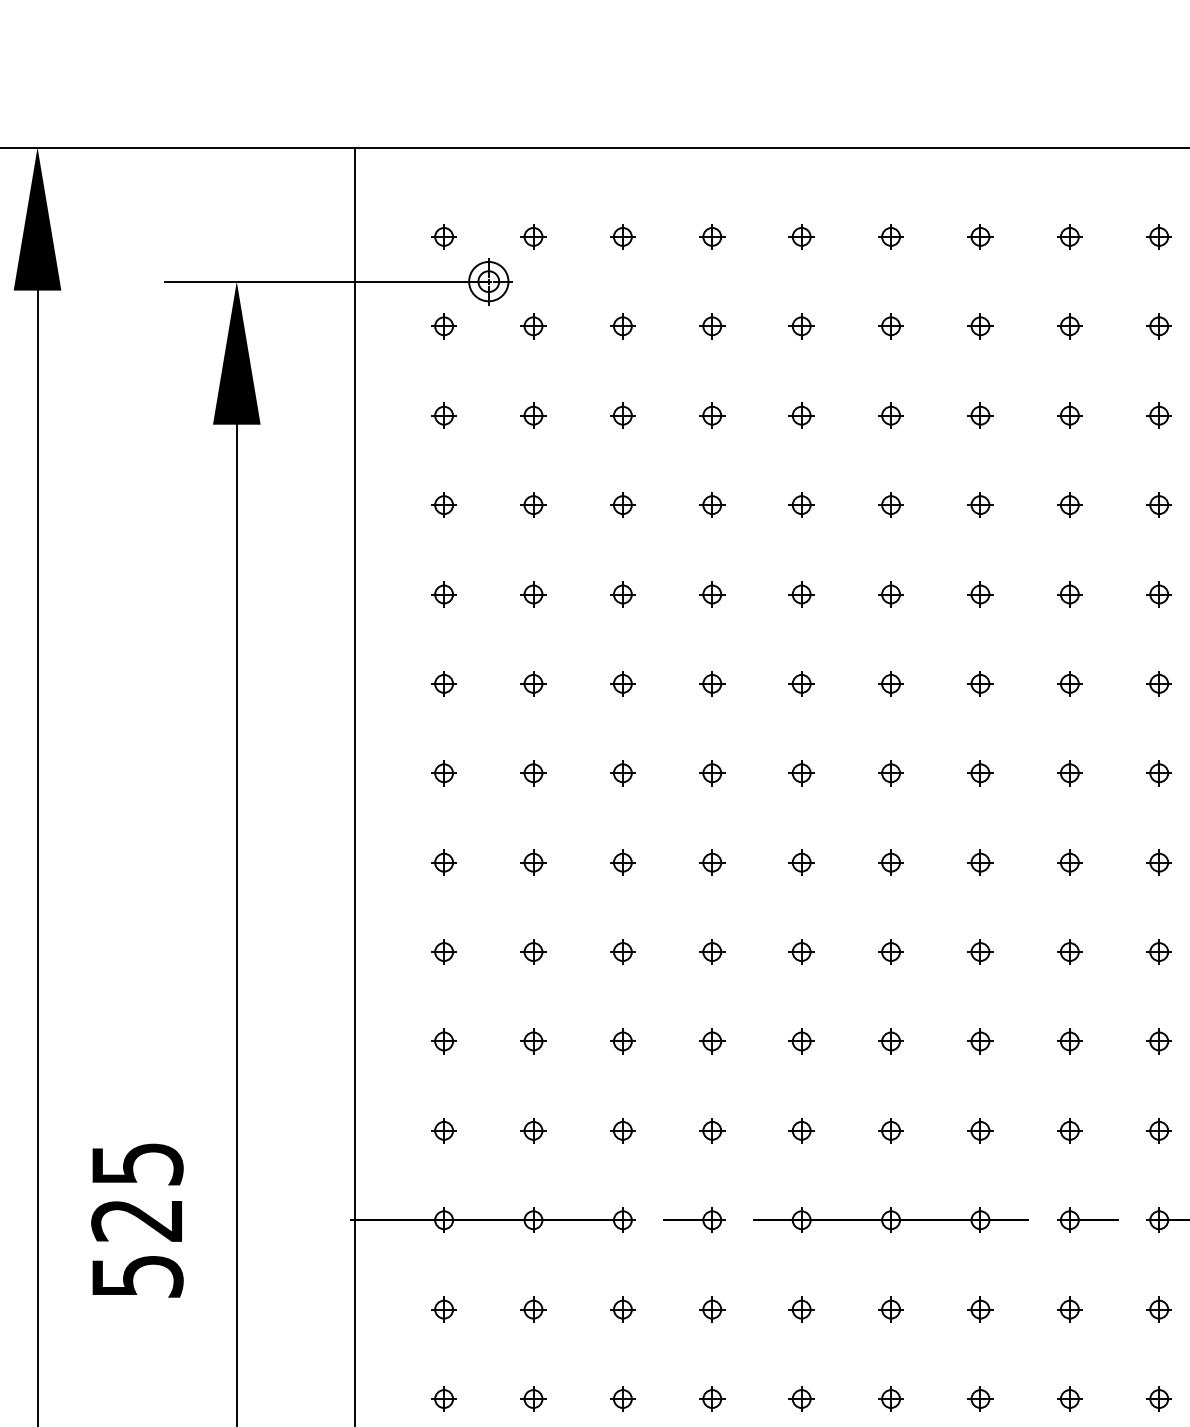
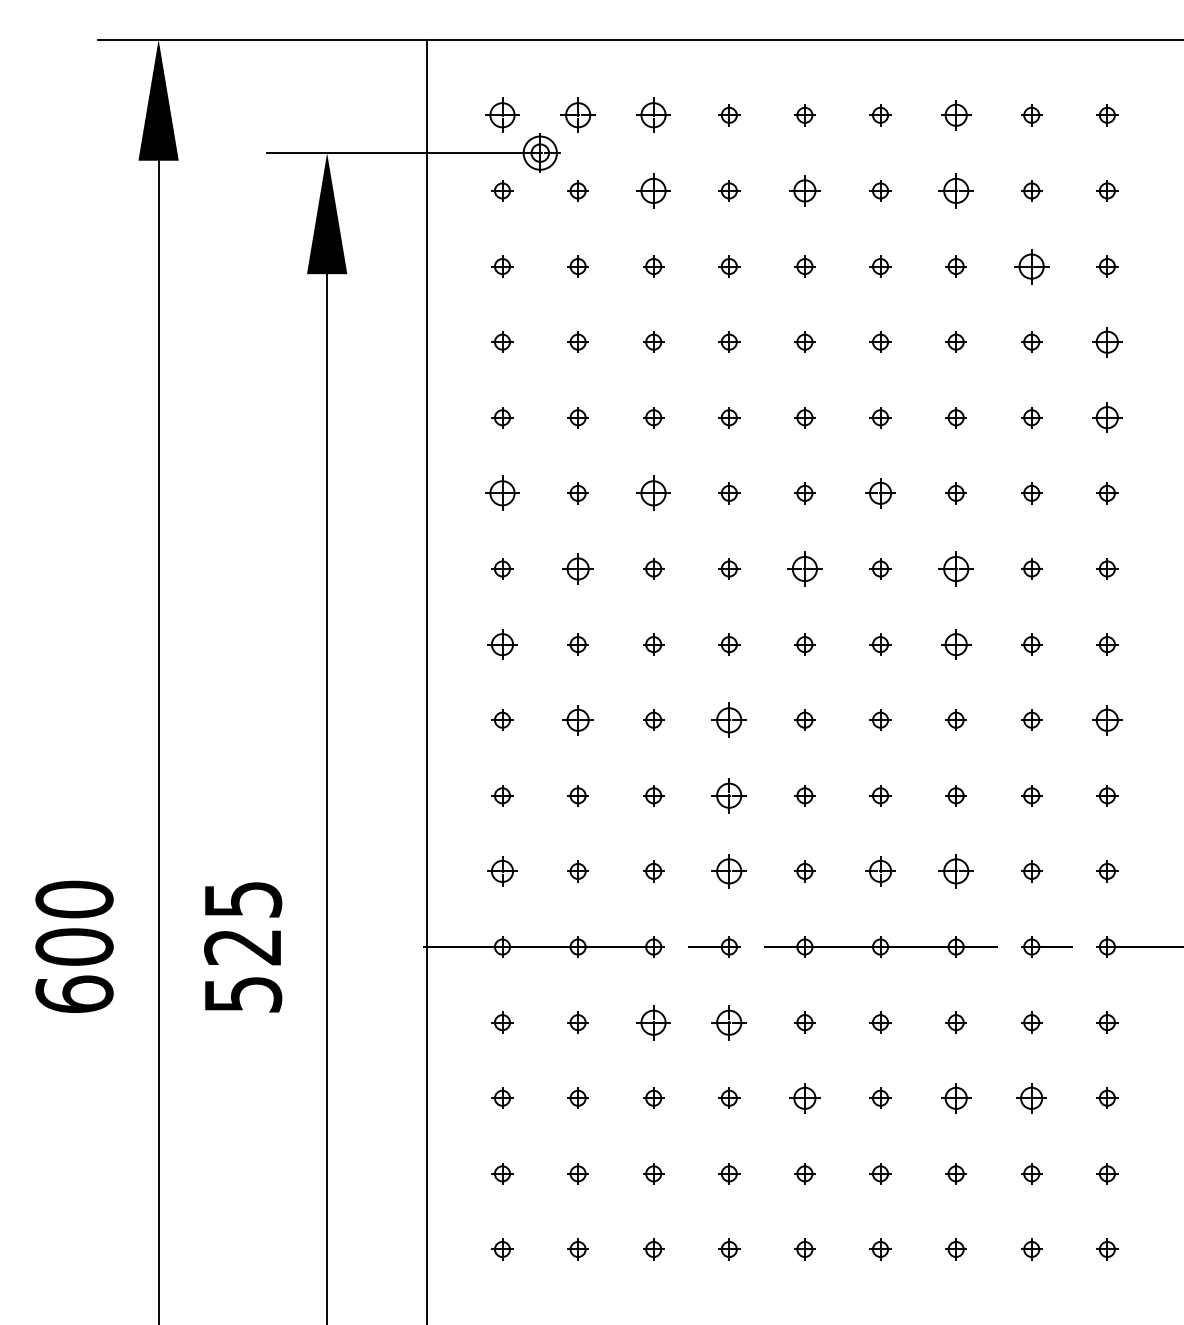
part: (444, 237) -> (502, 115), size x1.6
part: (532, 237) -> (577, 115), size x1.6
part: (622, 237) -> (653, 115), size x1.6
part: (979, 237) -> (955, 115), size x1.4
part: (622, 325) -> (653, 190), size x1.6
part: (801, 325) -> (804, 190), size x1.4
part: (979, 325) -> (955, 190), size x1.6
part: (1069, 415) -> (1031, 266), size x1.6
part: (1159, 504) -> (1107, 341), size x1.4
part: (1159, 594) -> (1107, 417), size x1.4
part: (444, 684) -> (502, 493), size x1.6
part: (622, 684) -> (653, 493), size x1.6
part: (891, 684) -> (880, 493), size x1.4
part: (532, 772) -> (577, 568), size x1.4
part: (801, 772) -> (804, 568), size x1.6
part: (979, 772) -> (955, 568), size x1.6
part: (444, 862) -> (502, 644), size x1.4
part: (979, 862) -> (955, 644), size x1.4
part: (532, 951) -> (577, 719), size x1.4
part: (712, 951) -> (729, 719), size x1.6
part: (1159, 951) -> (1107, 719), size x1.4
part: (712, 1041) -> (729, 795), size x1.6
part: (444, 1130) -> (502, 871), size x1.4
part: (712, 1130) -> (729, 871), size x1.6
part: (891, 1130) -> (880, 871), size x1.4
part: (979, 1130) -> (955, 871), size x1.6
part: (622, 1309) -> (653, 1022), size x1.6
part: (712, 1309) -> (729, 1022), size x1.6
part: (801, 1398) -> (804, 1097), size x1.4
part: (979, 1398) -> (955, 1097), size x1.4
part: (1069, 1398) -> (1031, 1097), size x1.4

